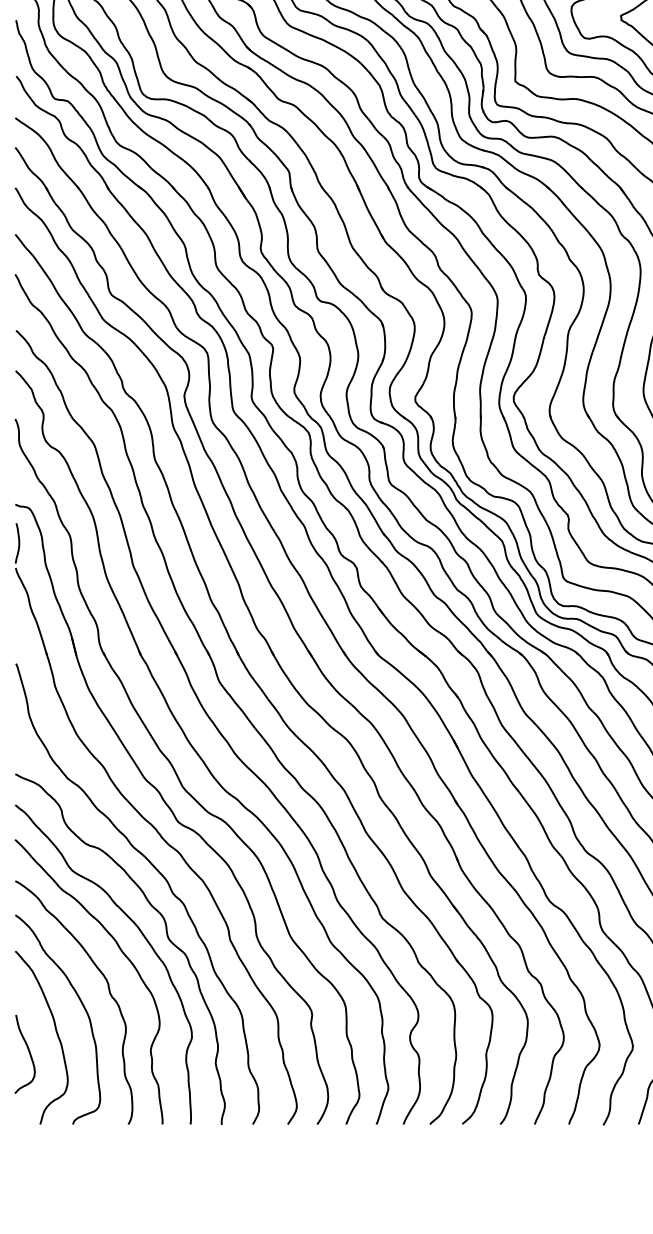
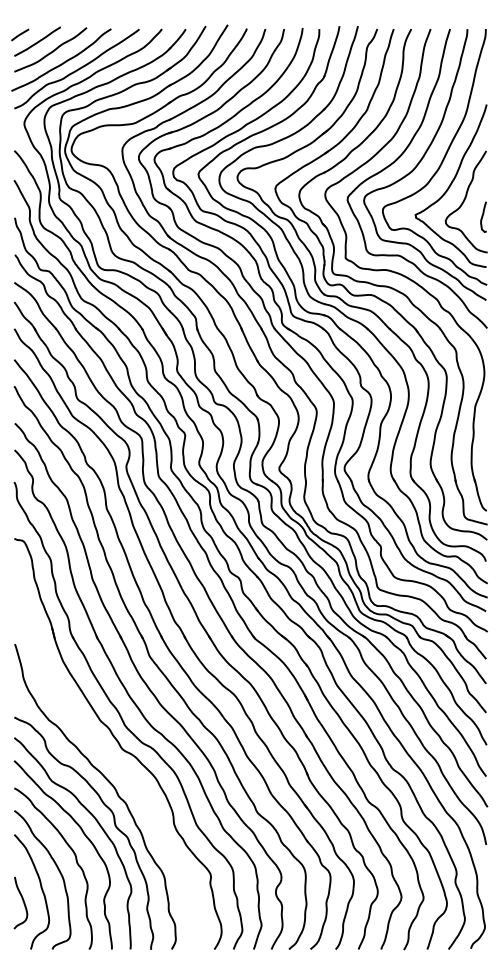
part: (155, 824) -> (107, 750), removed

